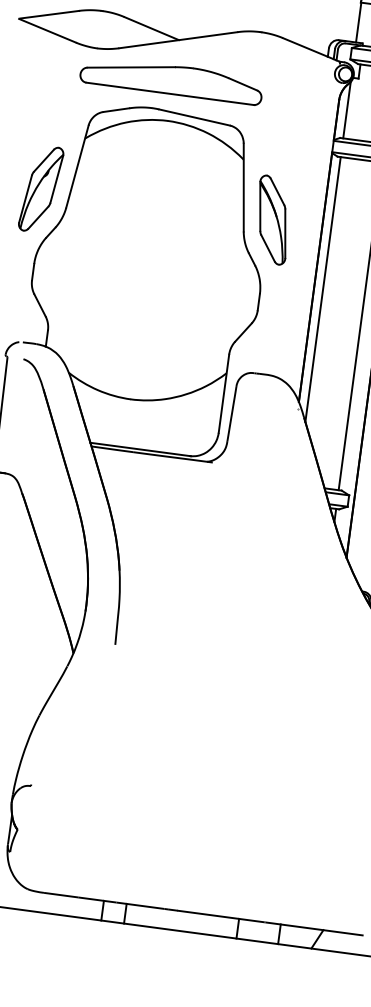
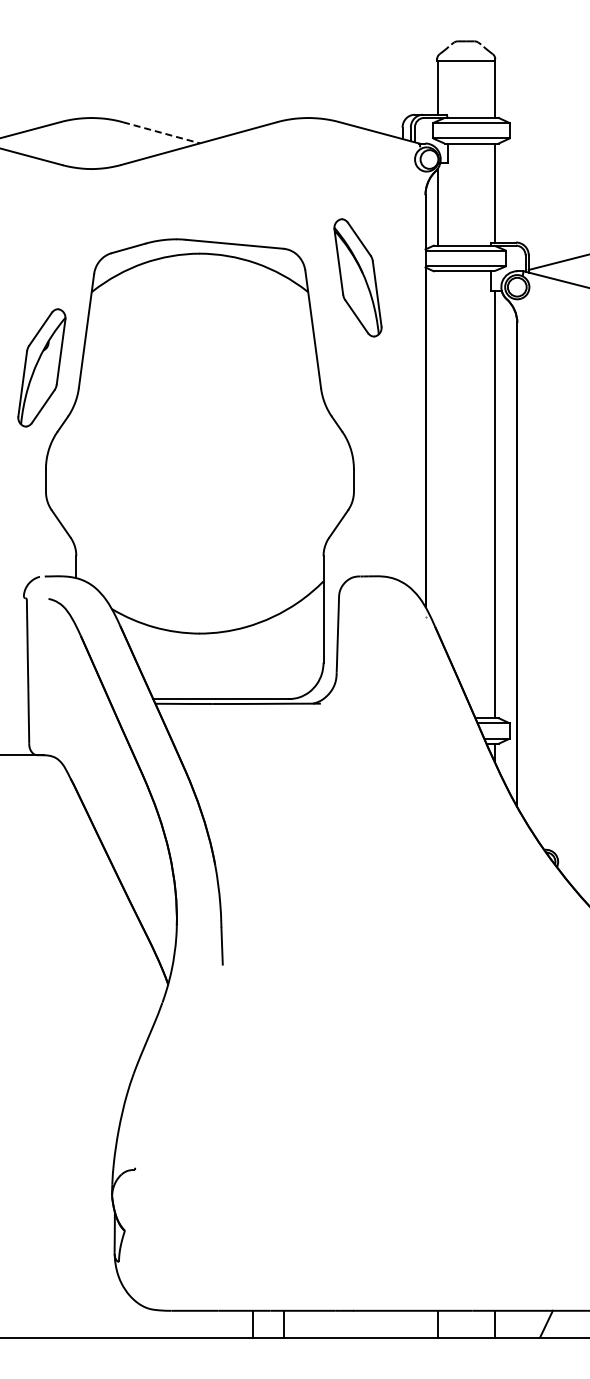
line: (151, 28) -> (161, 132), solid -> dashed
part: (171, 79) -> (197, 197), removed
part: (272, 219) -> (357, 277), moved
line: (322, 289) -> (437, 451), removed

